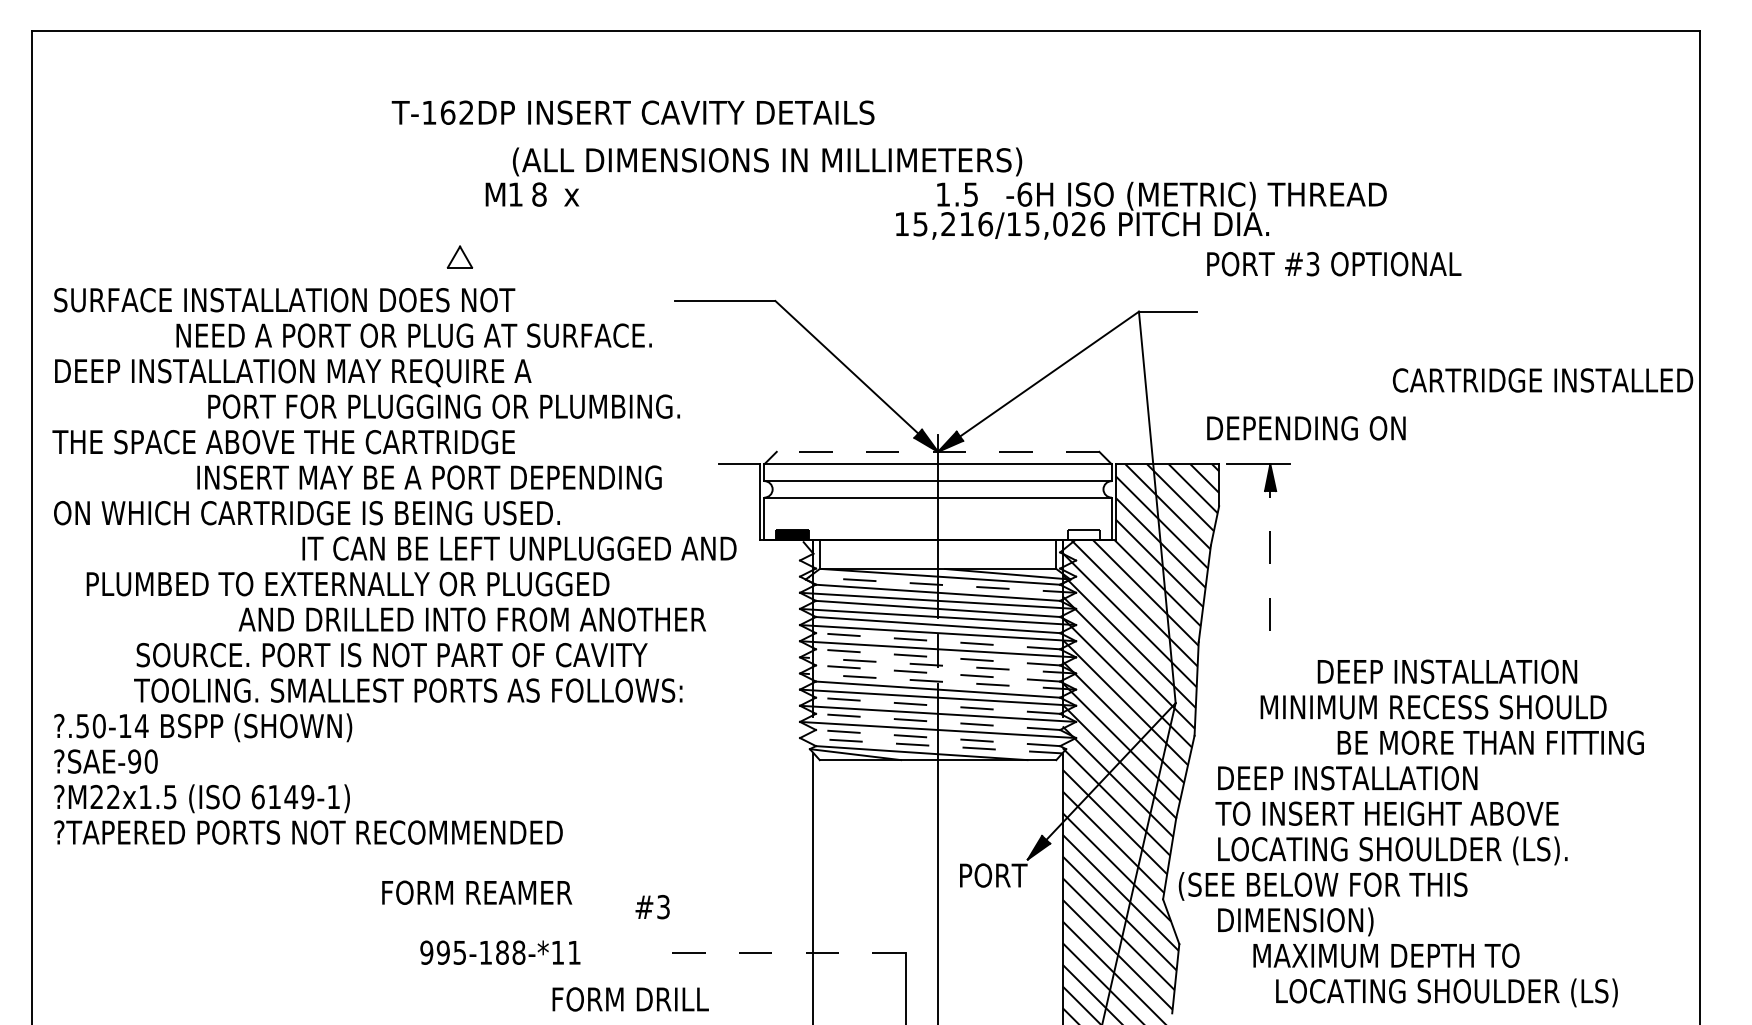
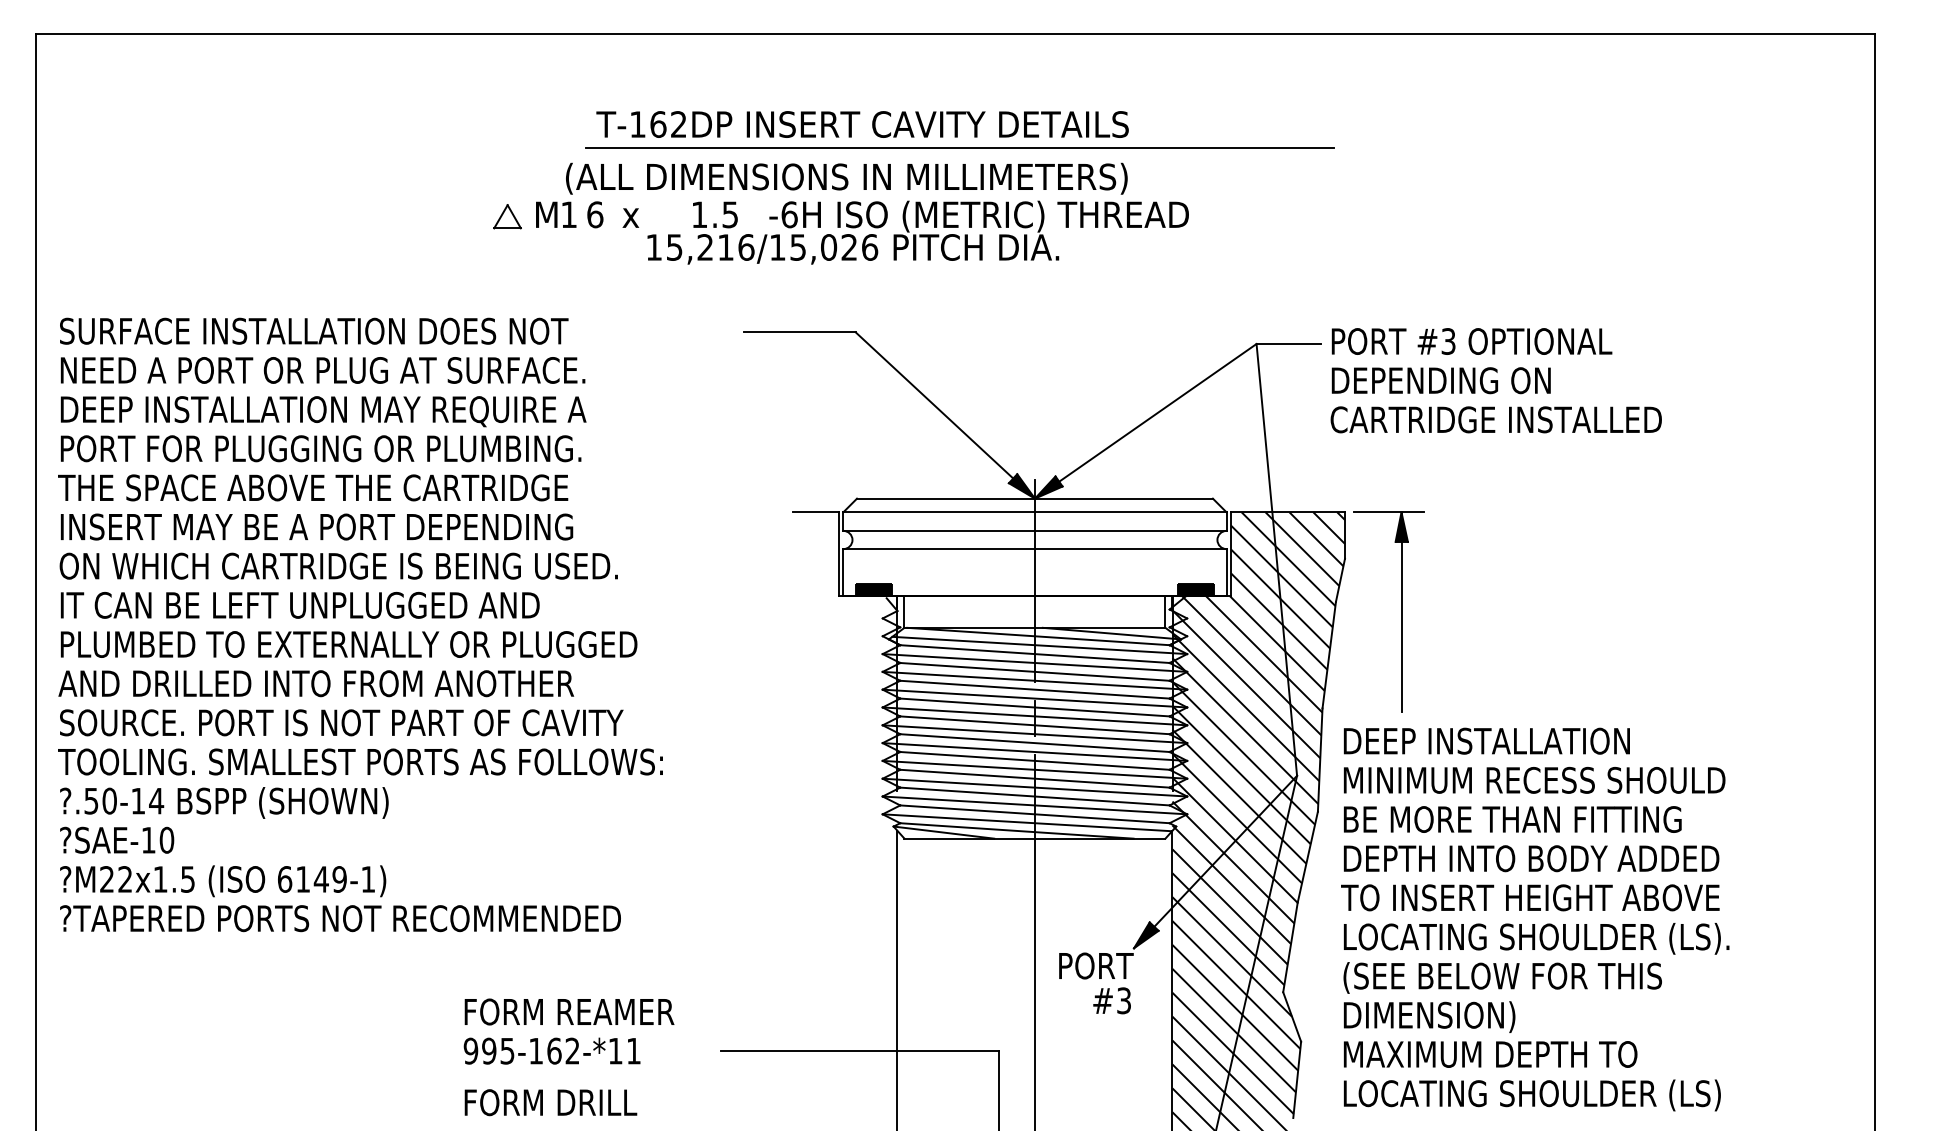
text: (633, 112) -> (862, 124), moved
line: (869, 133) -> (959, 147), added
text: (539, 194) -> (595, 214), 8 -> 6
text: (1140, 210) -> (917, 232), moved
part: (459, 256) -> (507, 216), moved
text: (1333, 264) -> (1471, 341), moved
text: (413, 335) -> (322, 370), moved
text: (1542, 380) -> (1495, 419), moved
text: (443, 406) -> (320, 448), moved
text: (1305, 428) -> (1440, 380), moved
line: (937, 451) -> (1034, 498), dashed -> solid
text: (429, 477) -> (316, 526), moved
fill: (1083, 534) -> (1195, 589), added
text: (518, 547) -> (299, 604), moved
line: (1270, 555) -> (1401, 612), dashed -> solid
text: (347, 584) -> (348, 644), moved
line: (942, 585) -> (1039, 645), dashed -> solid
text: (472, 619) -> (316, 683), moved
line: (937, 641) -> (1034, 707), dashed -> solid
text: (391, 654) -> (341, 722), moved
line: (937, 657) -> (1034, 725), dashed -> solid
line: (937, 665) -> (1034, 734), dashed -> solid
text: (1447, 671) -> (1486, 740), moved
line: (937, 673) -> (1034, 743), dashed -> solid
line: (937, 682) -> (1034, 752), dashed -> solid
text: (408, 690) -> (360, 761), moved
line: (937, 705) -> (1034, 778), dashed -> solid
text: (1433, 706) -> (1534, 779), moved
line: (937, 721) -> (1034, 796), dashed -> solid
line: (937, 738) -> (1034, 814), dashed -> solid
text: (1490, 742) -> (1512, 819), moved
line: (931, 745) -> (1027, 822), dashed -> solid
text: (134, 760) -> (148, 839), ^ISAE-90 -> ^ISAE-10
text: (1408, 778) -> (1553, 858), DEEP INSTALLATION -> DEPTH INTO BODY ADDED
text: (1322, 885) -> (1502, 977), moved
text: (477, 892) -> (569, 1011), moved
text: (652, 906) -> (1111, 1000), moved
text: (510, 952) -> (563, 1050), 995-188-*11 -> 995-162-*11
line: (779, 953) -> (860, 1051), dashed -> solid
text: (1386, 955) -> (1490, 1054), moved
text: (1446, 992) -> (1531, 1095), moved
text: (630, 999) -> (550, 1102), moved

